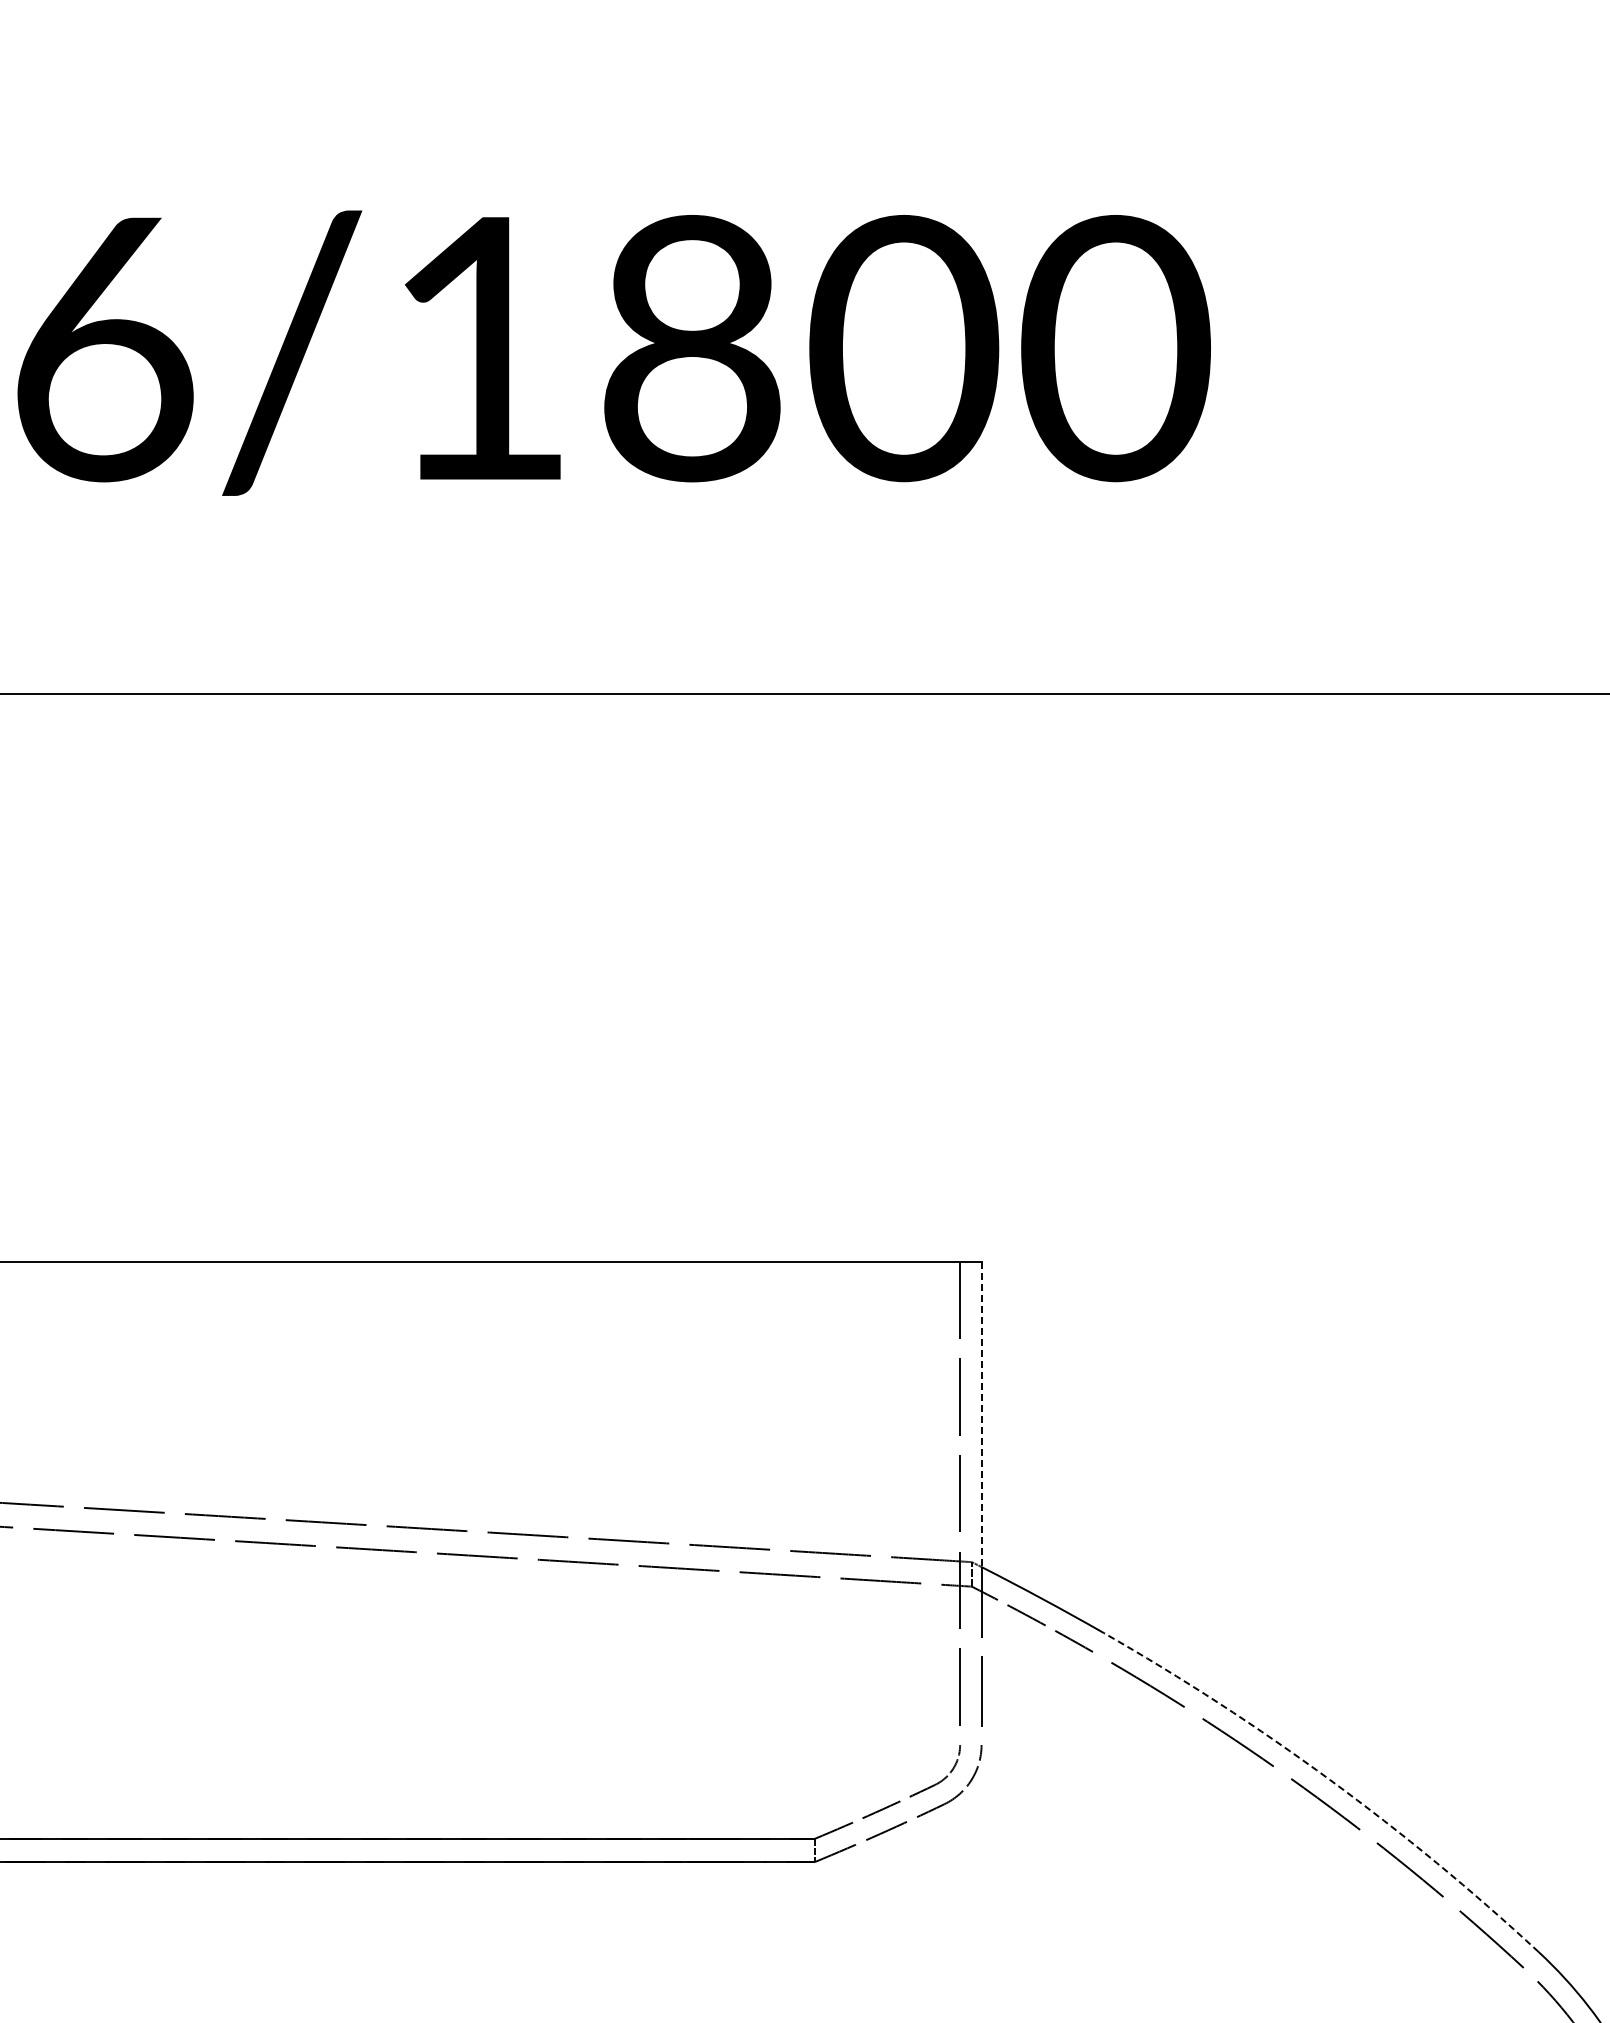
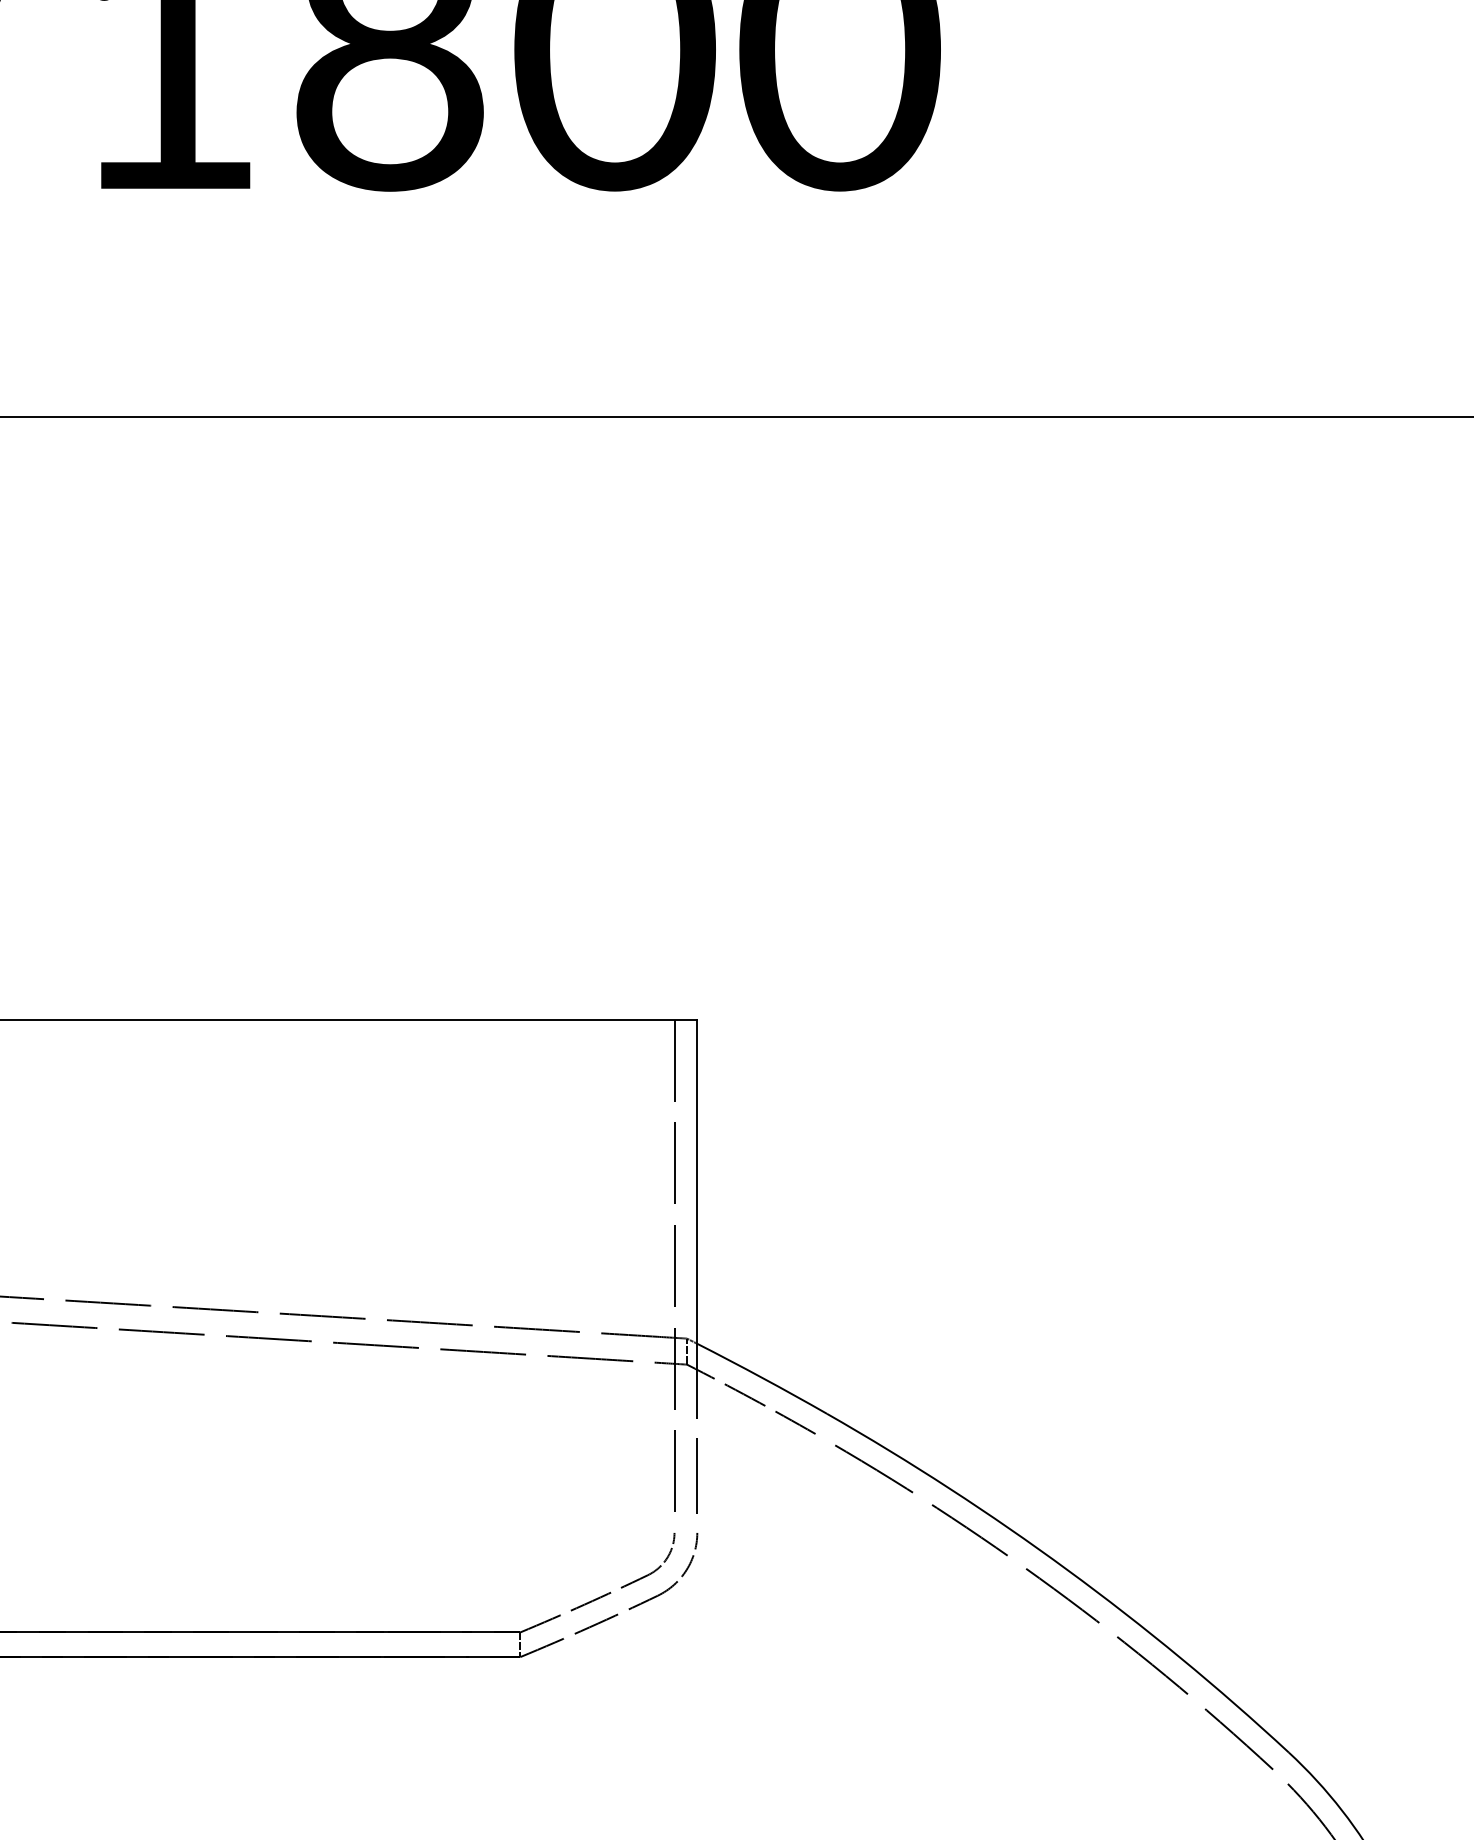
line: (981, 1414) -> (697, 1181), dashed -> solid
arc: (1330, 1780) -> (1067, 1570), dashed -> solid

